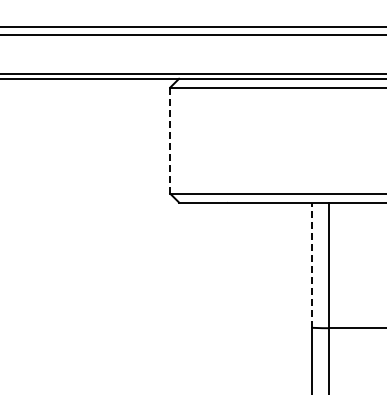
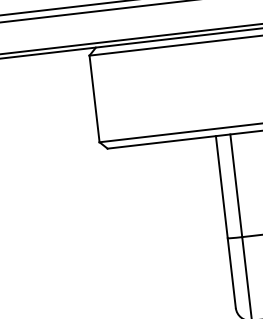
line: (170, 140) -> (94, 98), dashed -> solid
line: (311, 265) -> (221, 187), dashed -> solid

